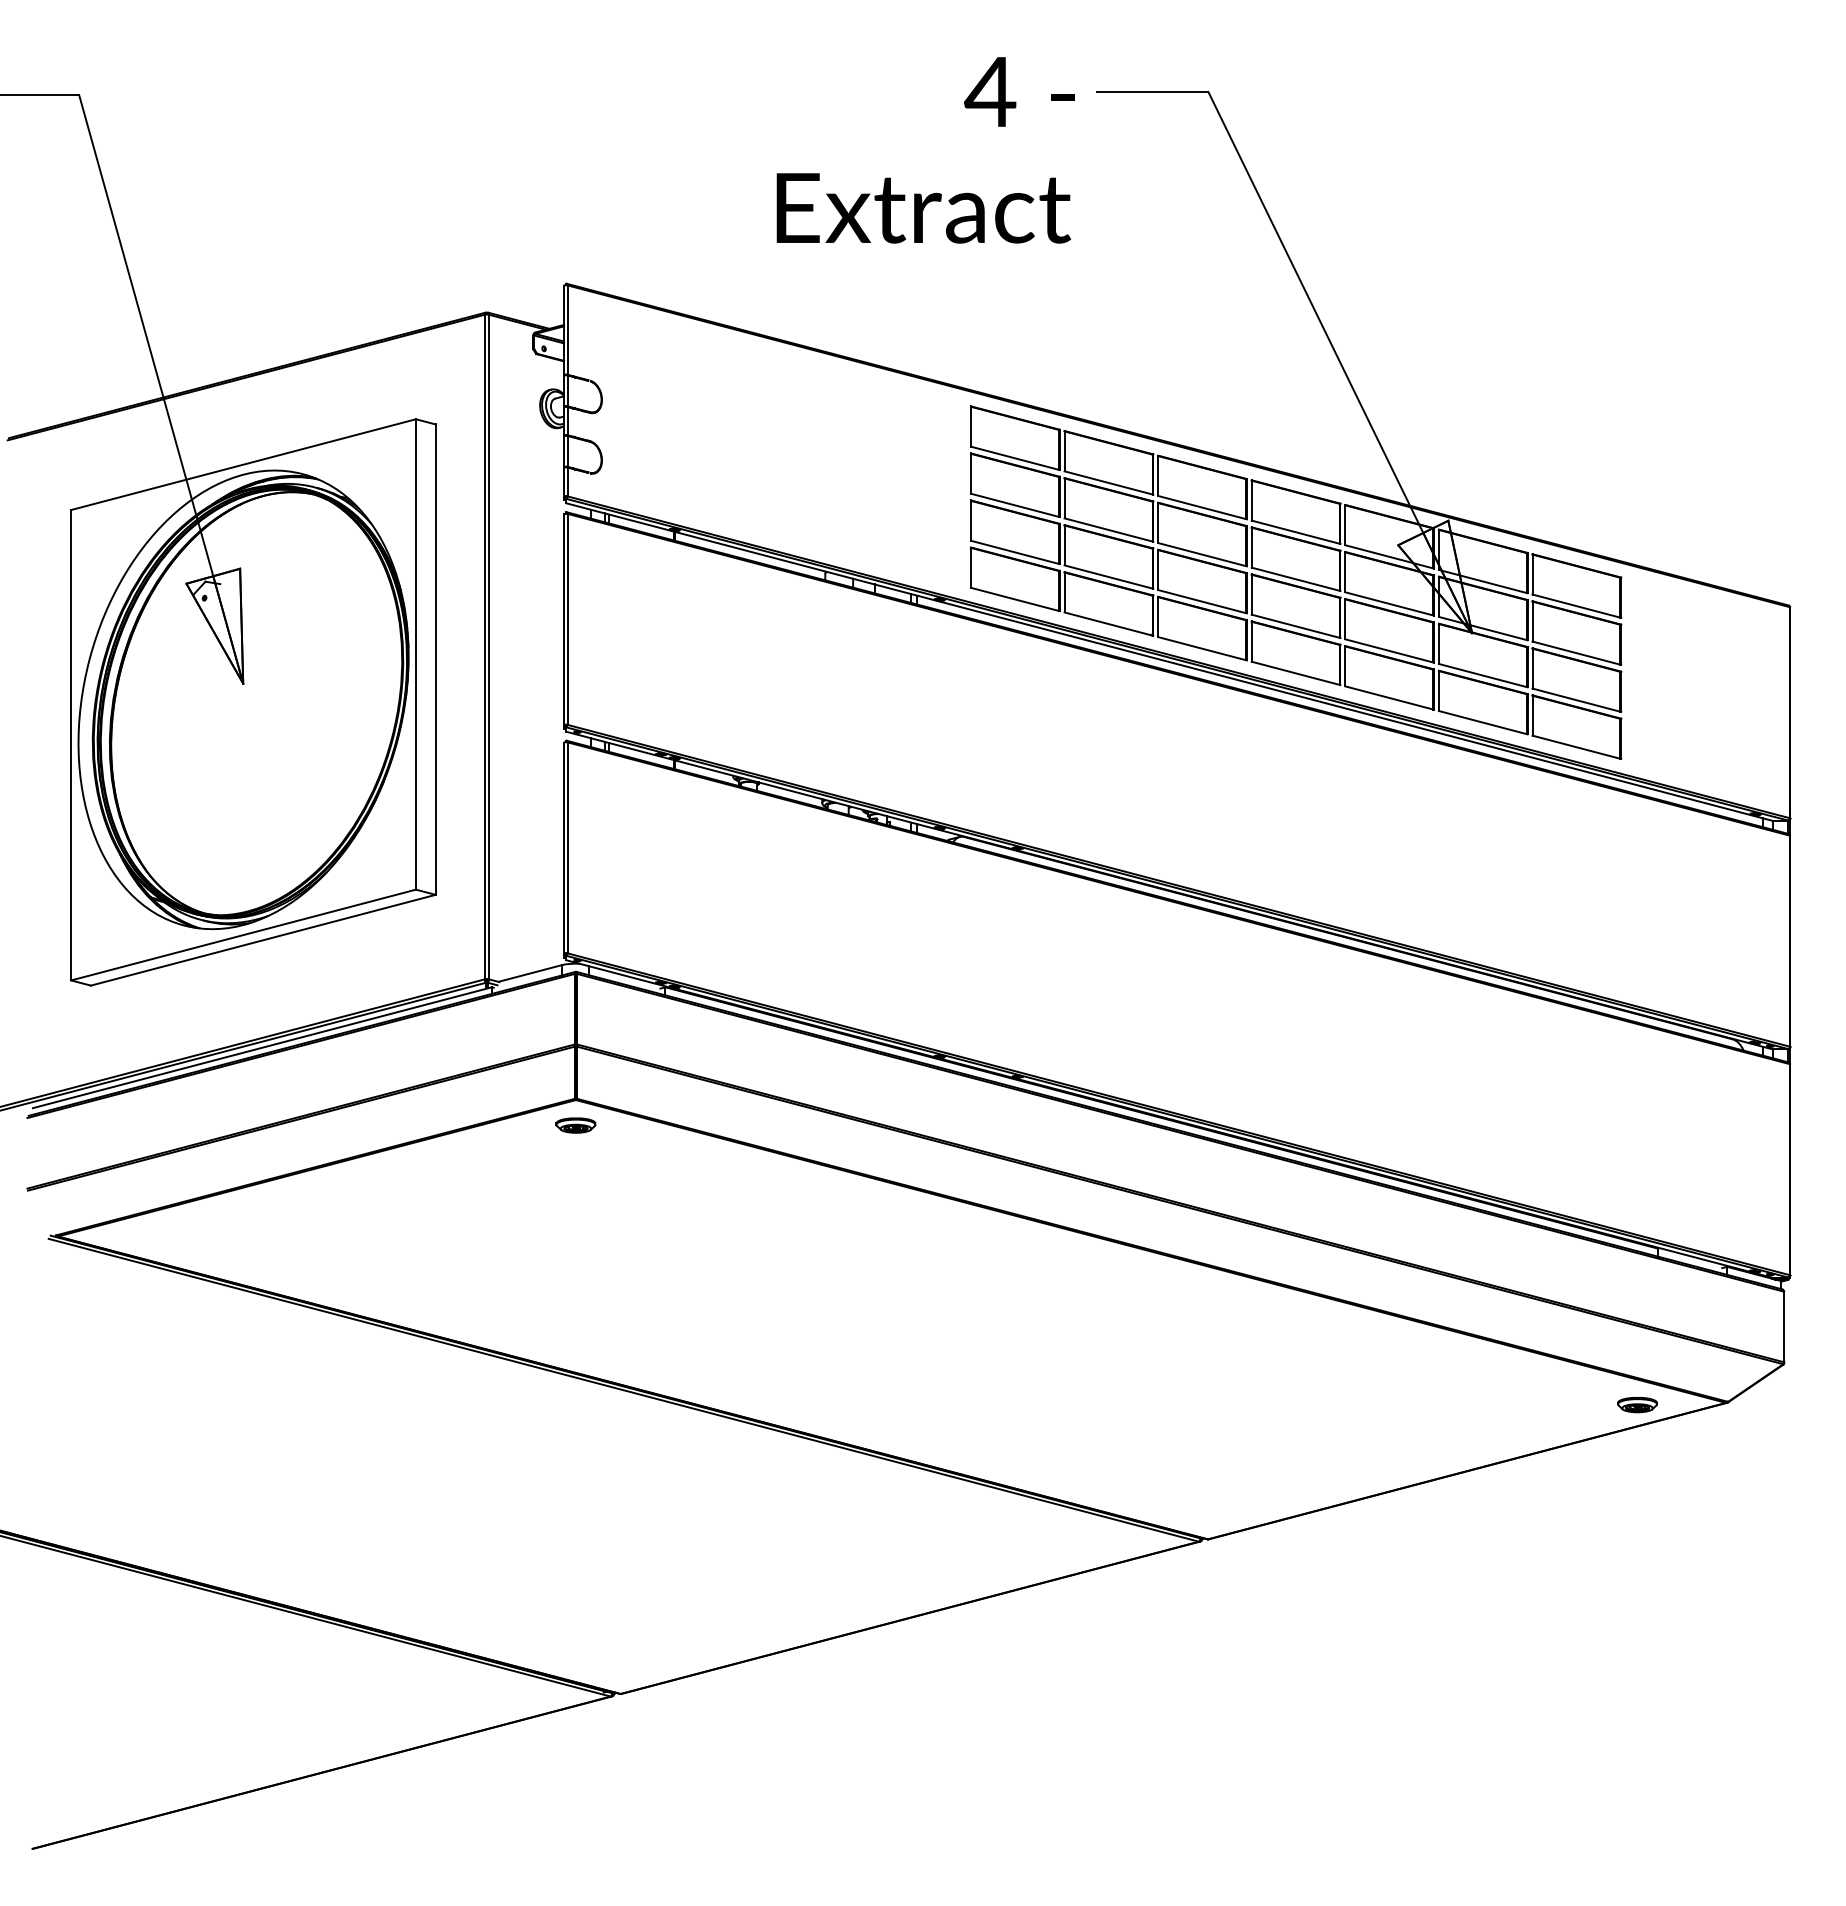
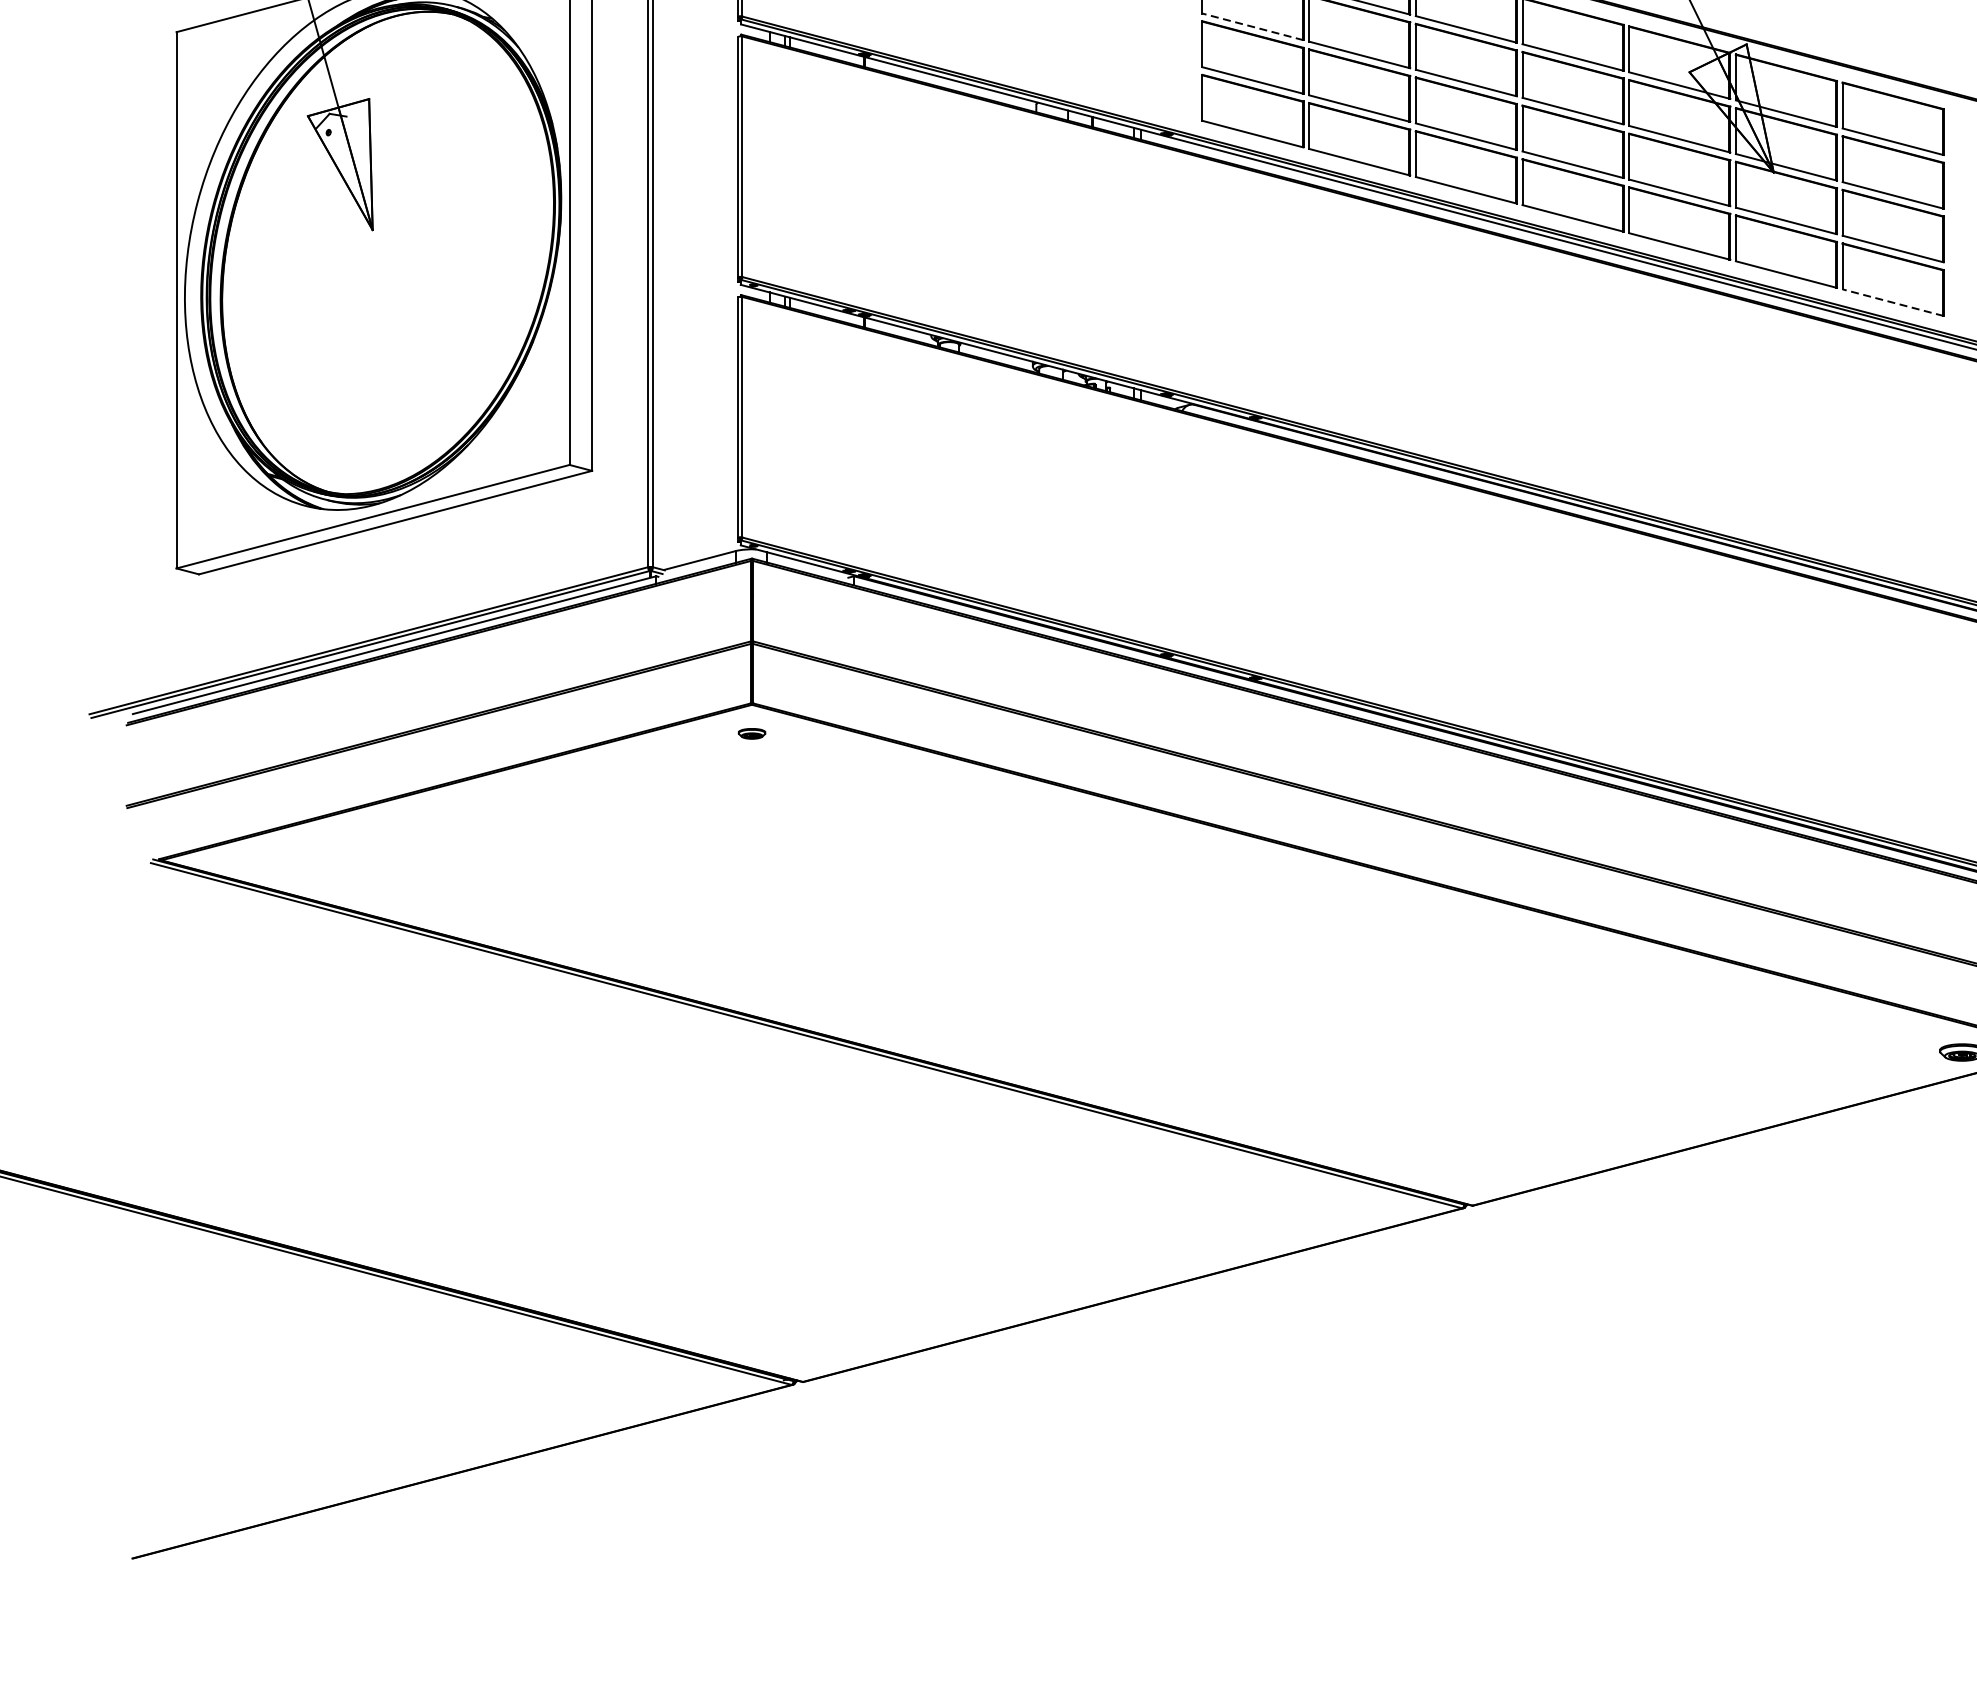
line: (1015, 505) -> (1253, 26), solid -> dashed
line: (1576, 747) -> (1892, 302), solid -> dashed
part: (575, 1125) -> (751, 733), size x0.6

